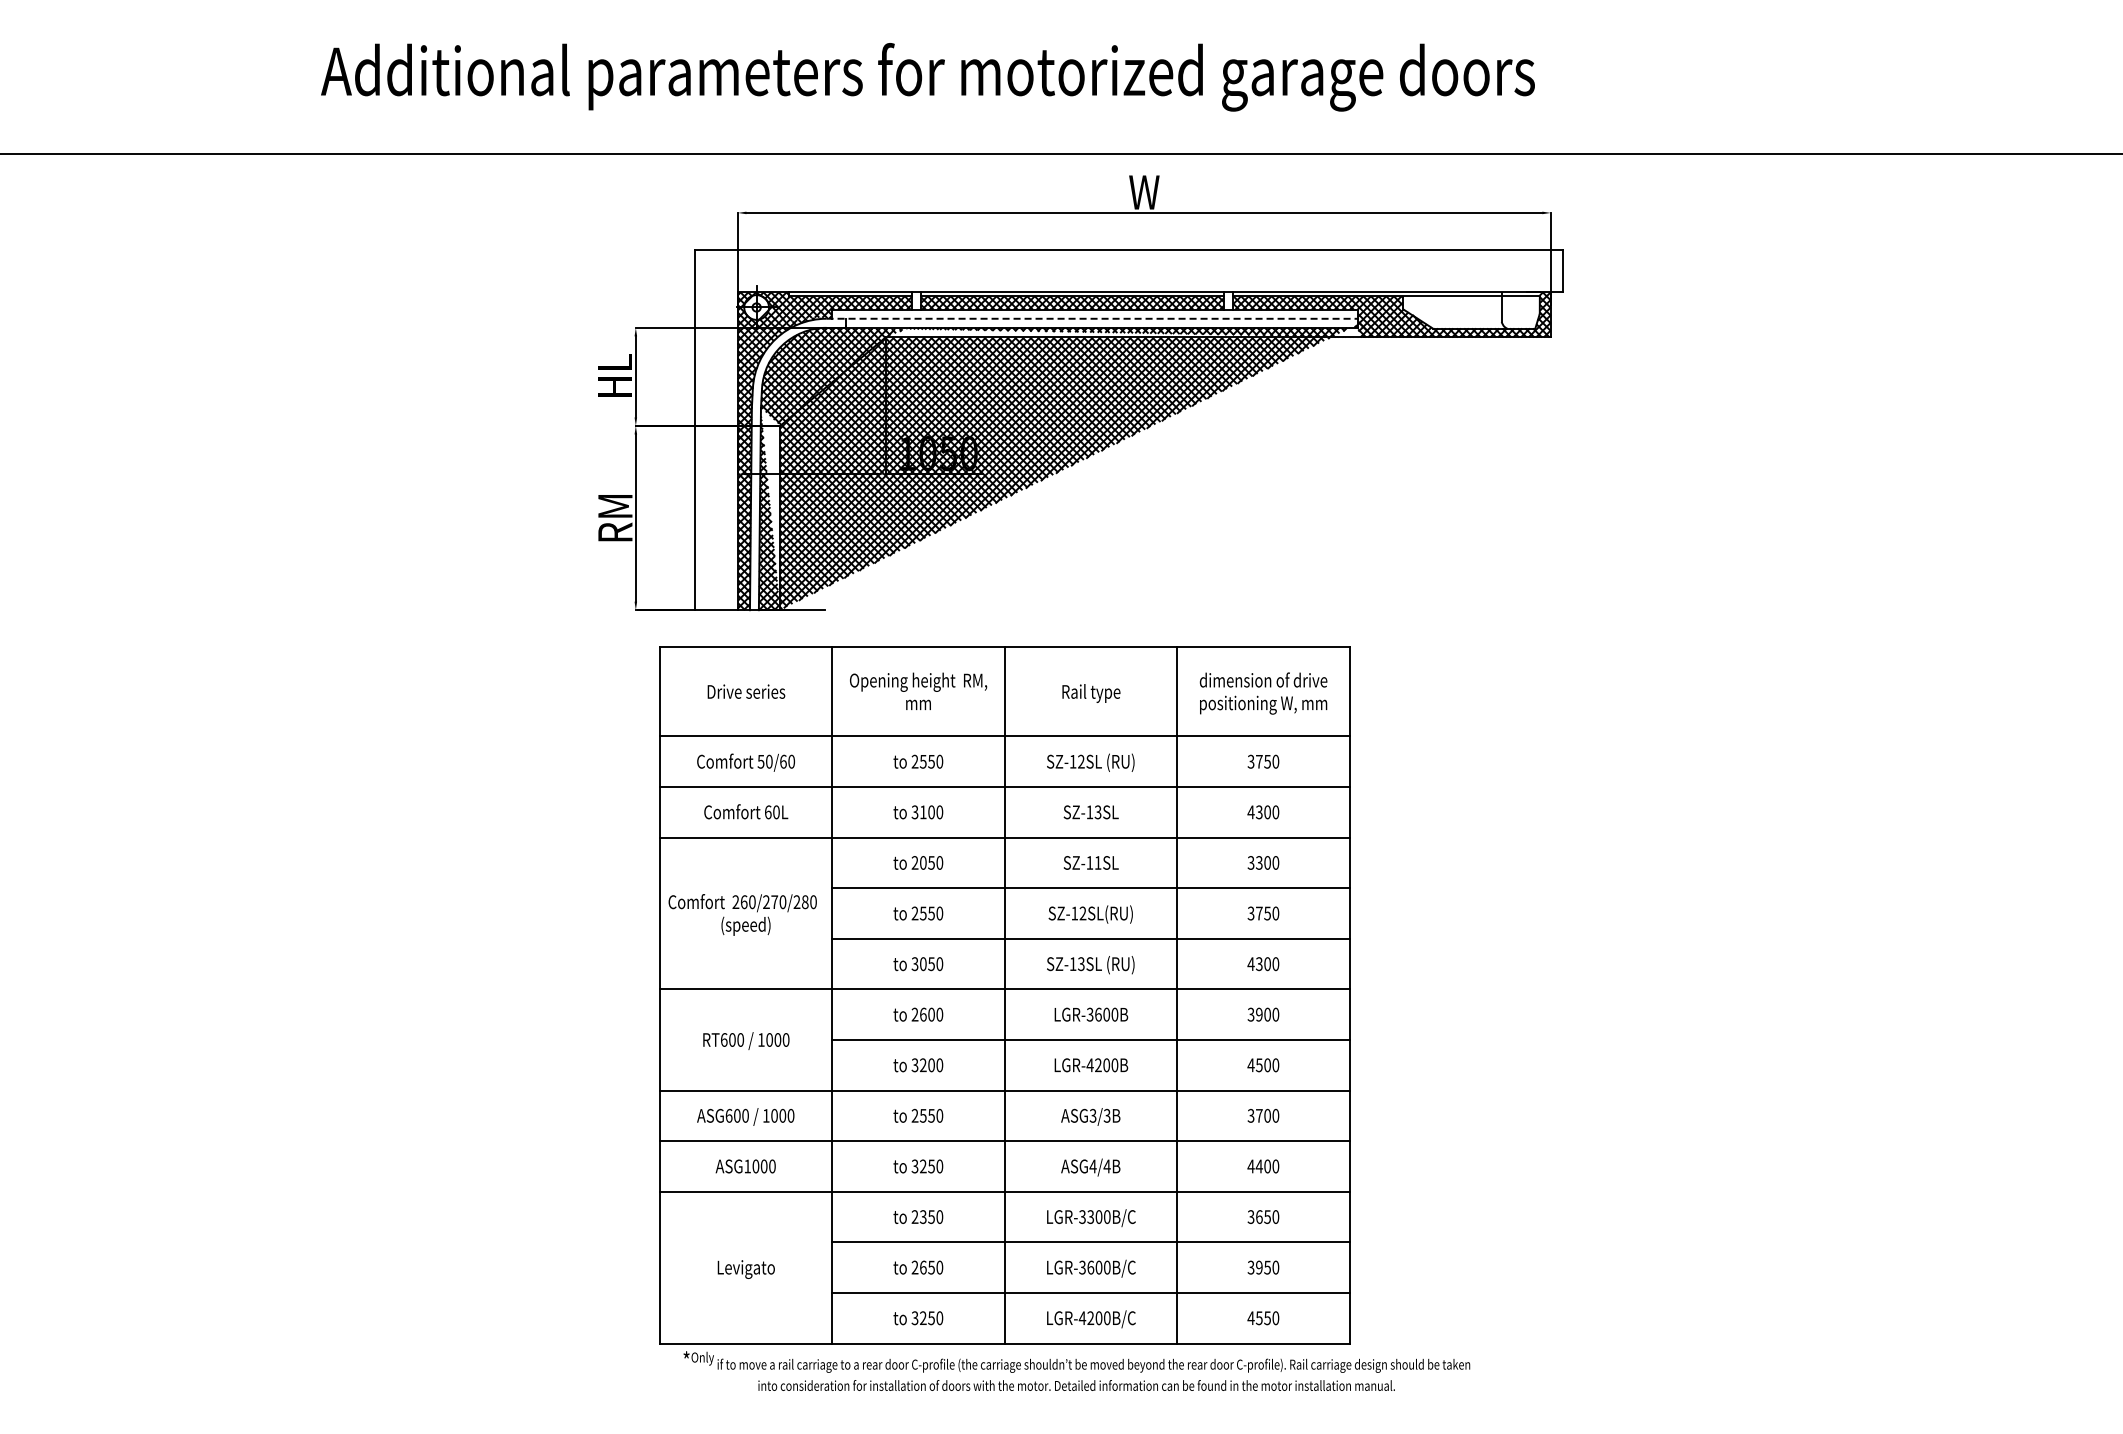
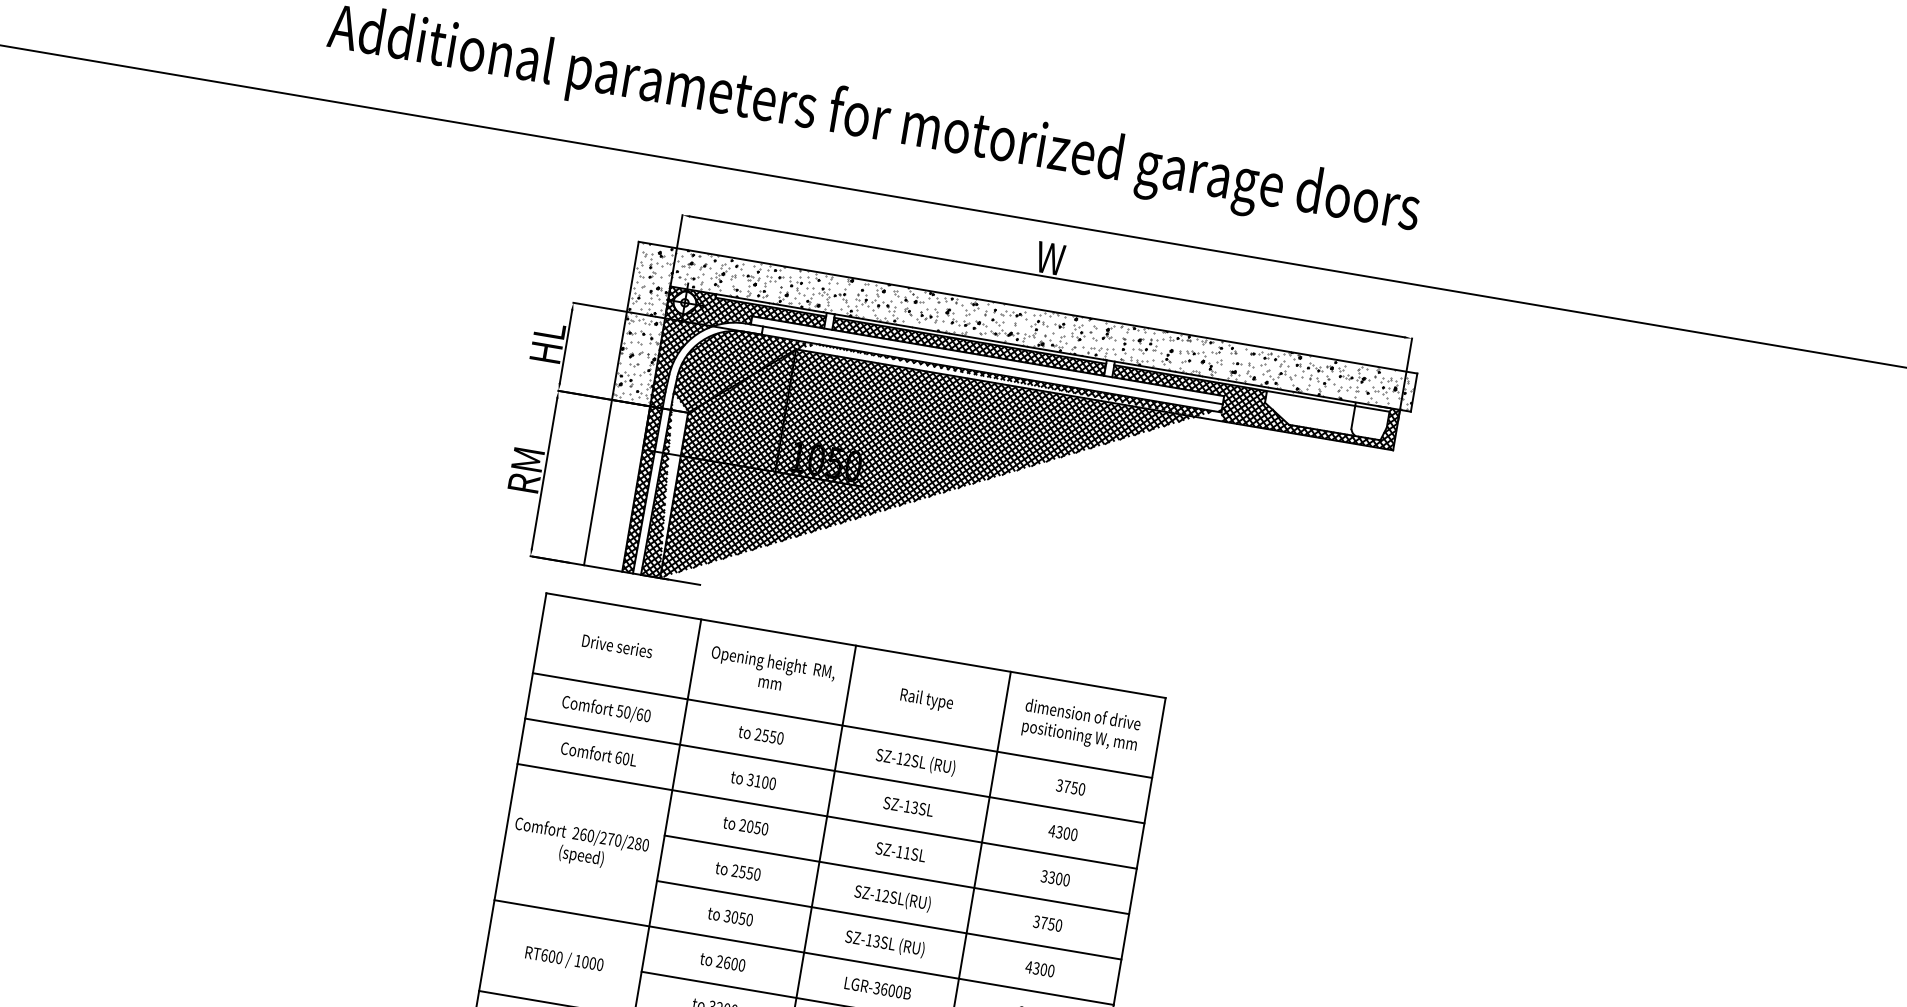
line: (1092, 318) -> (984, 363), dashed -> solid
hatch: (1128, 337) -> (1014, 386), added

